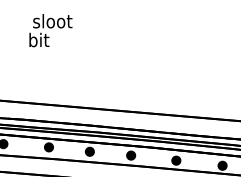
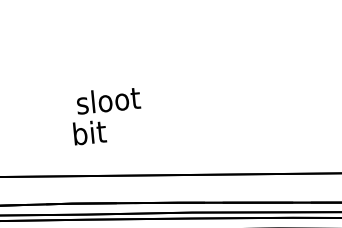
text: (50, 30) -> (106, 115), moved

